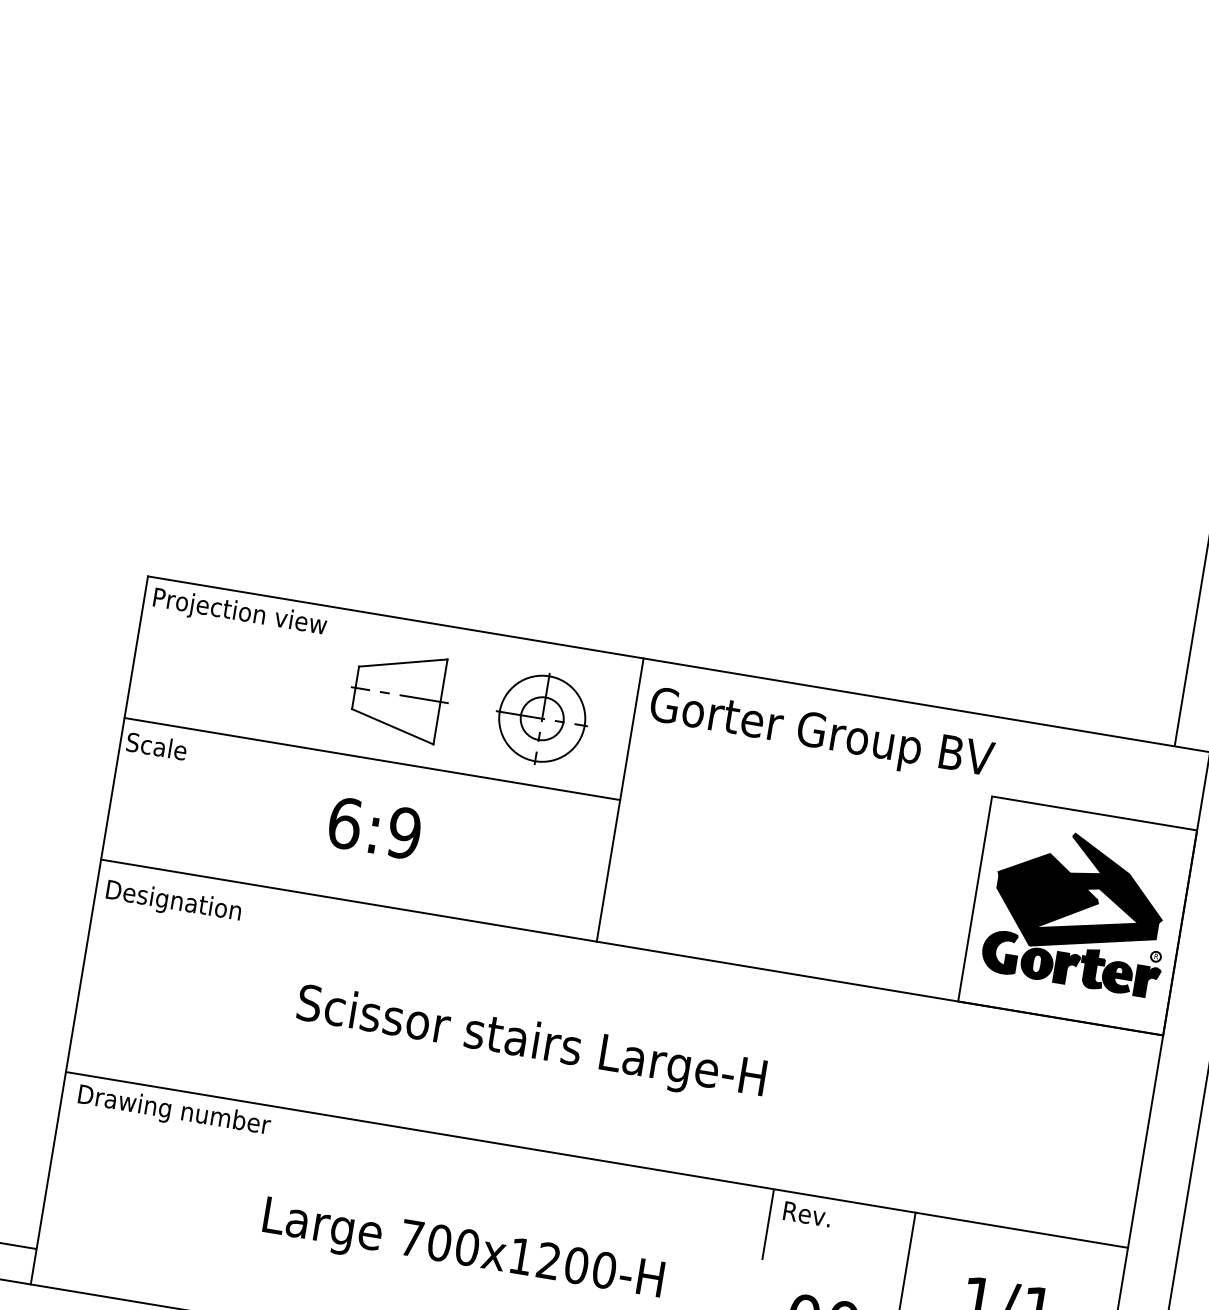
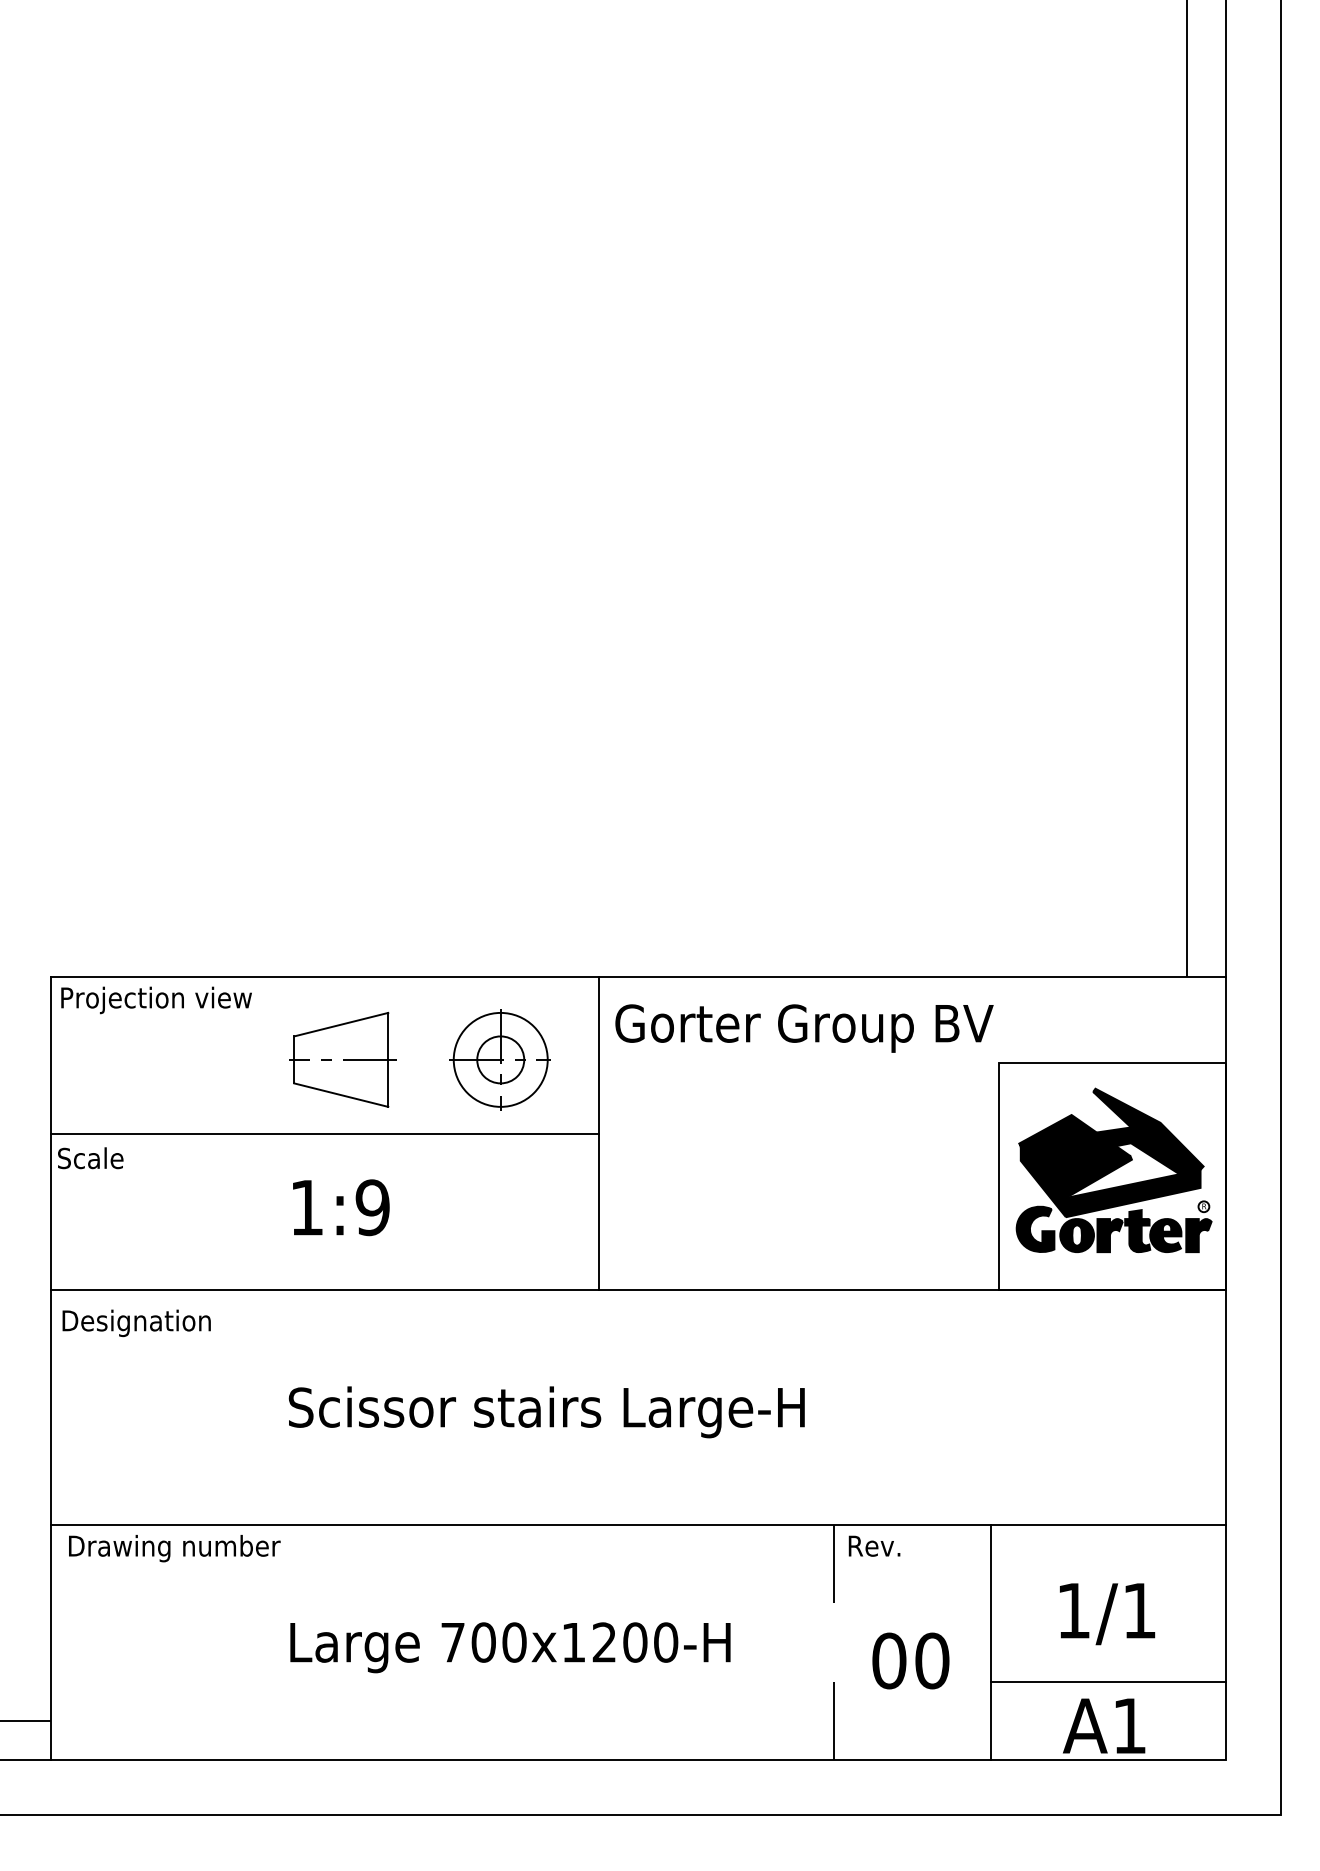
text: (345, 823) -> (307, 1207), 6:9 -> 1:9

